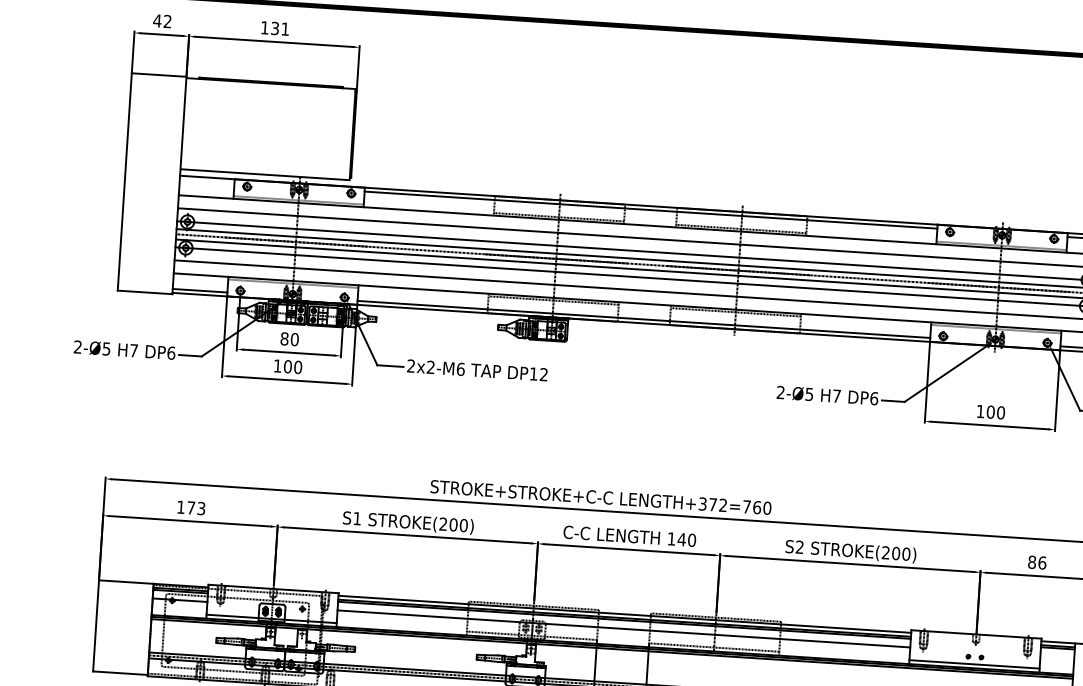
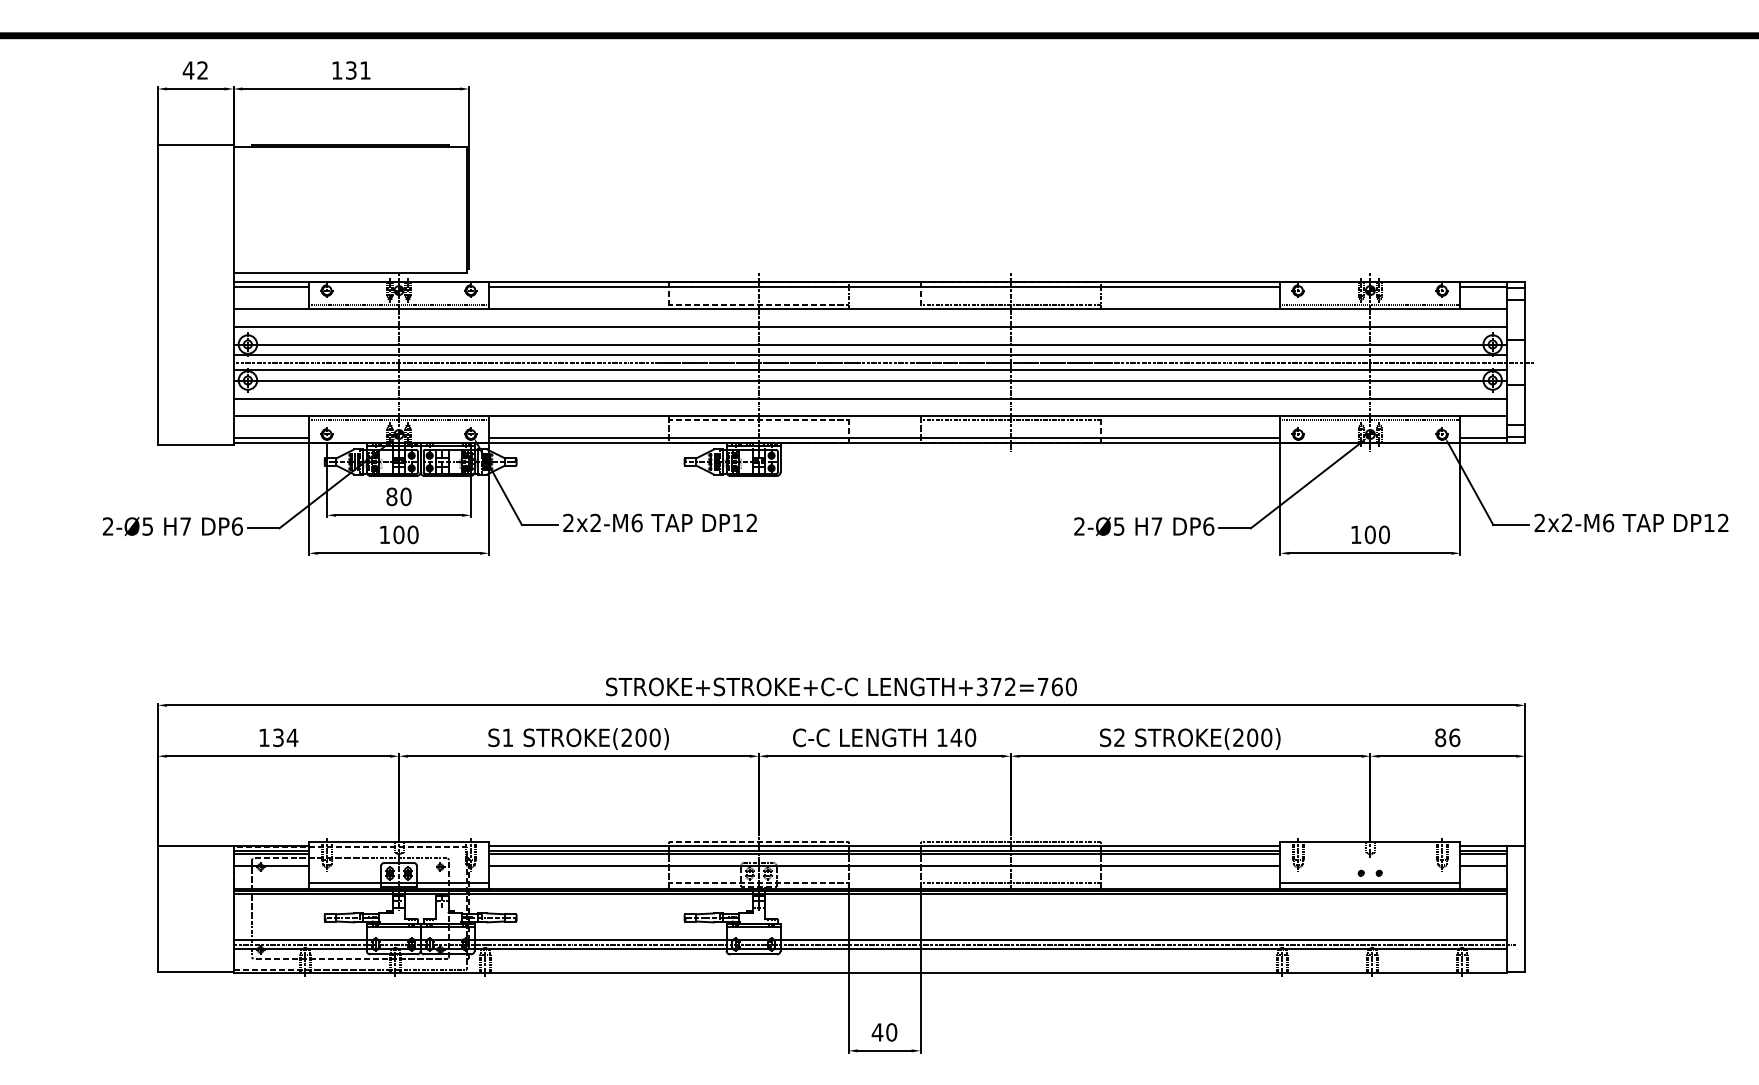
line: (207, 181) -> (271, 286), added
text: (196, 508) -> (285, 737), 173 -> 134
line: (1057, 656) -> (1483, 865), added

